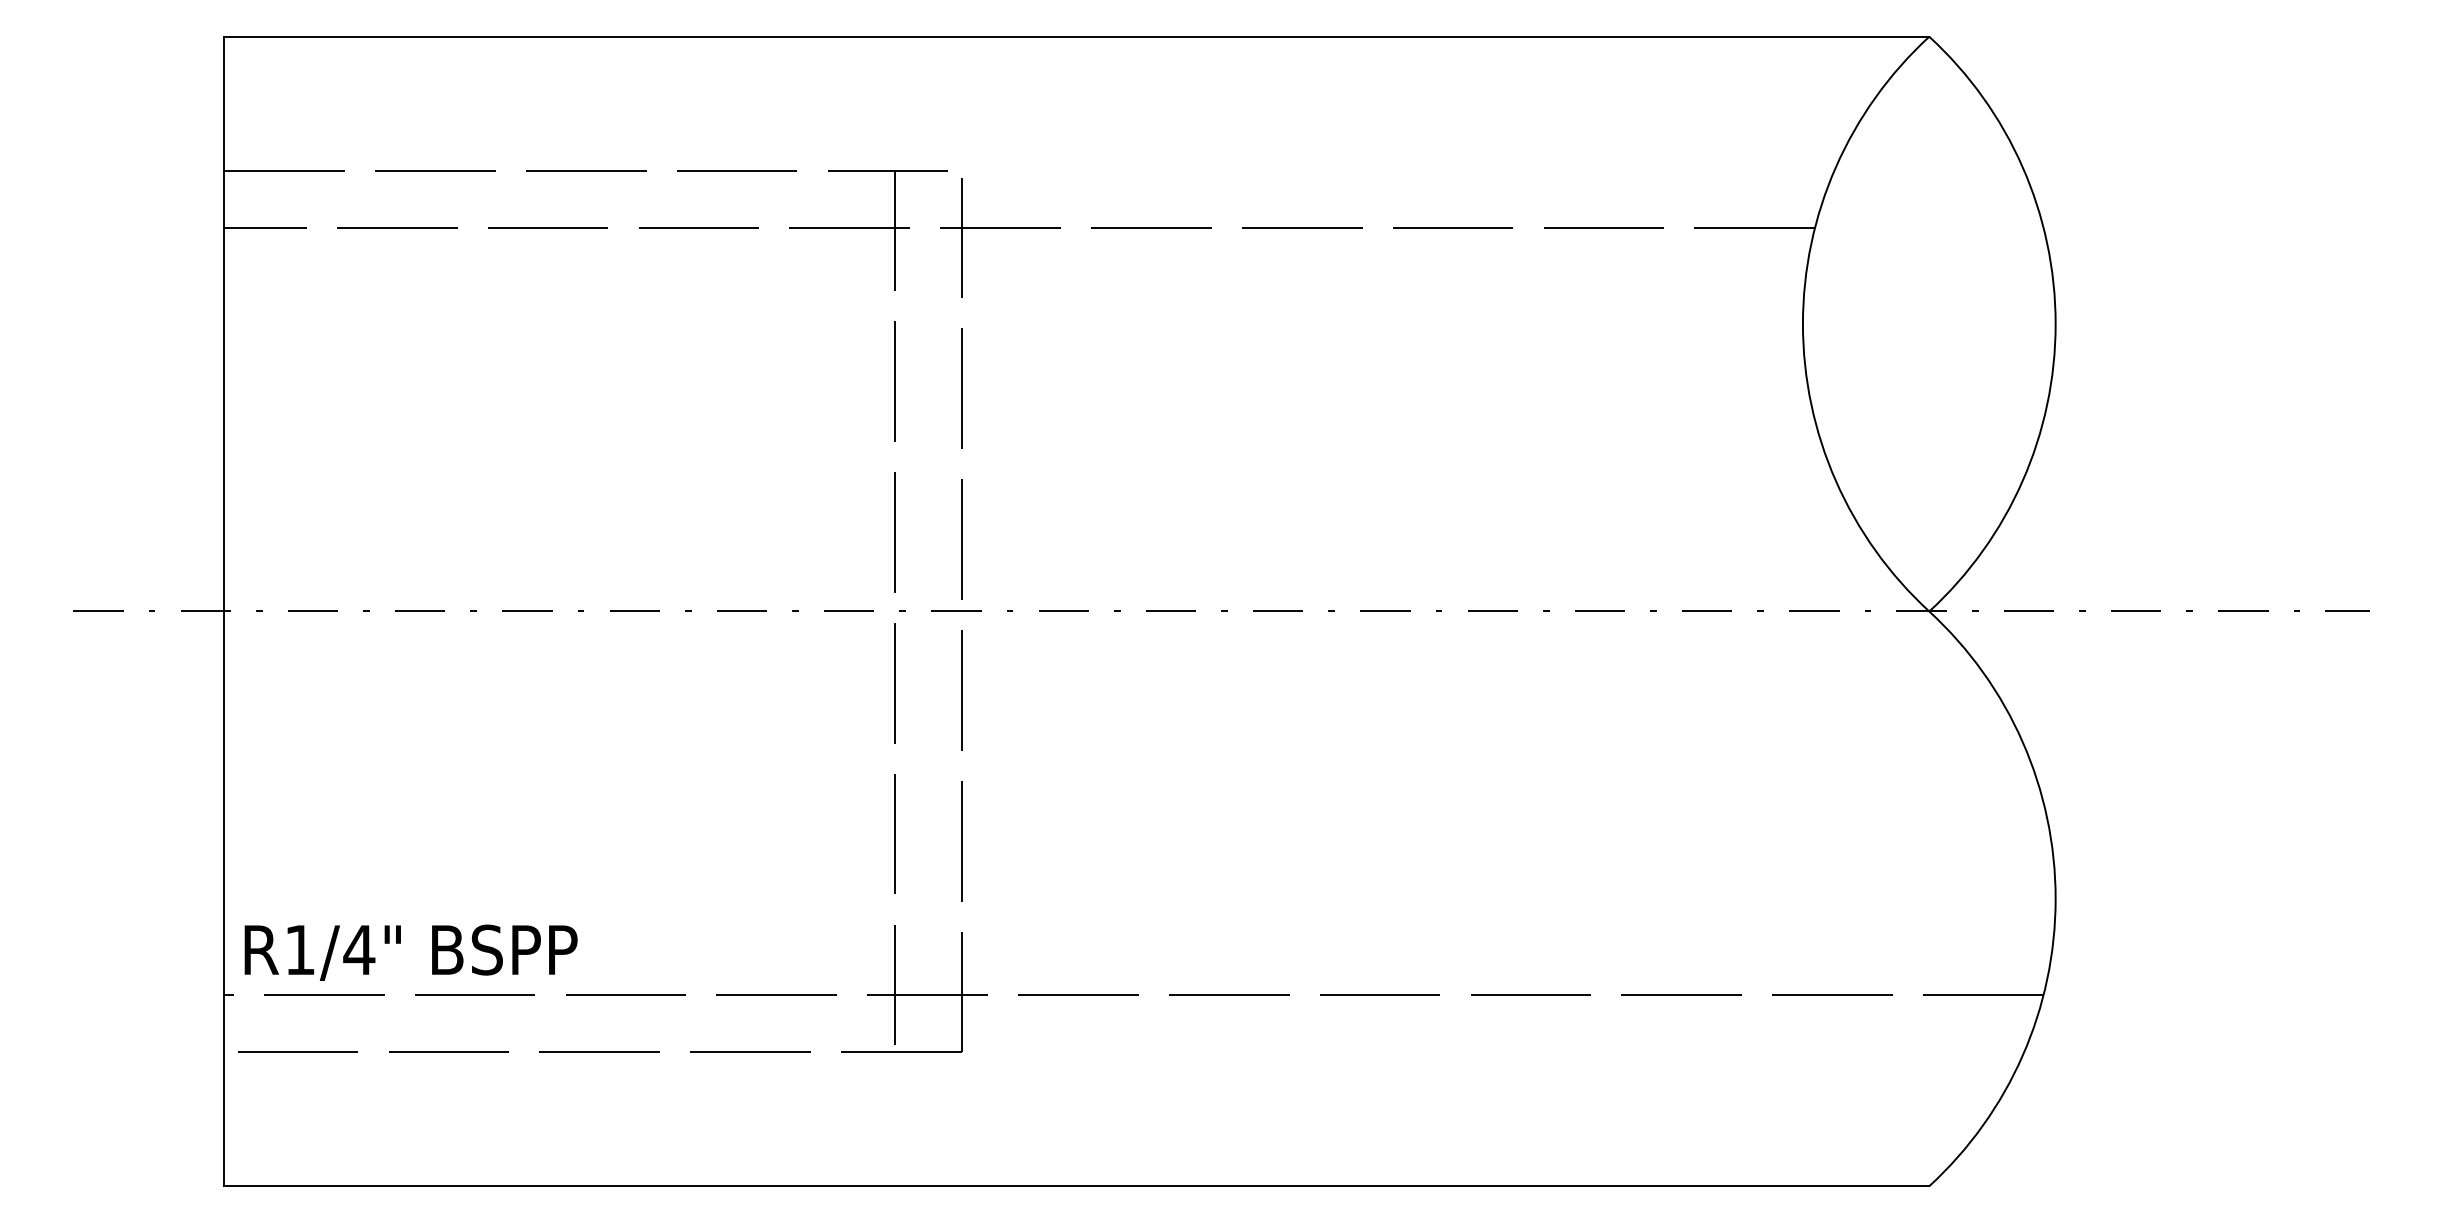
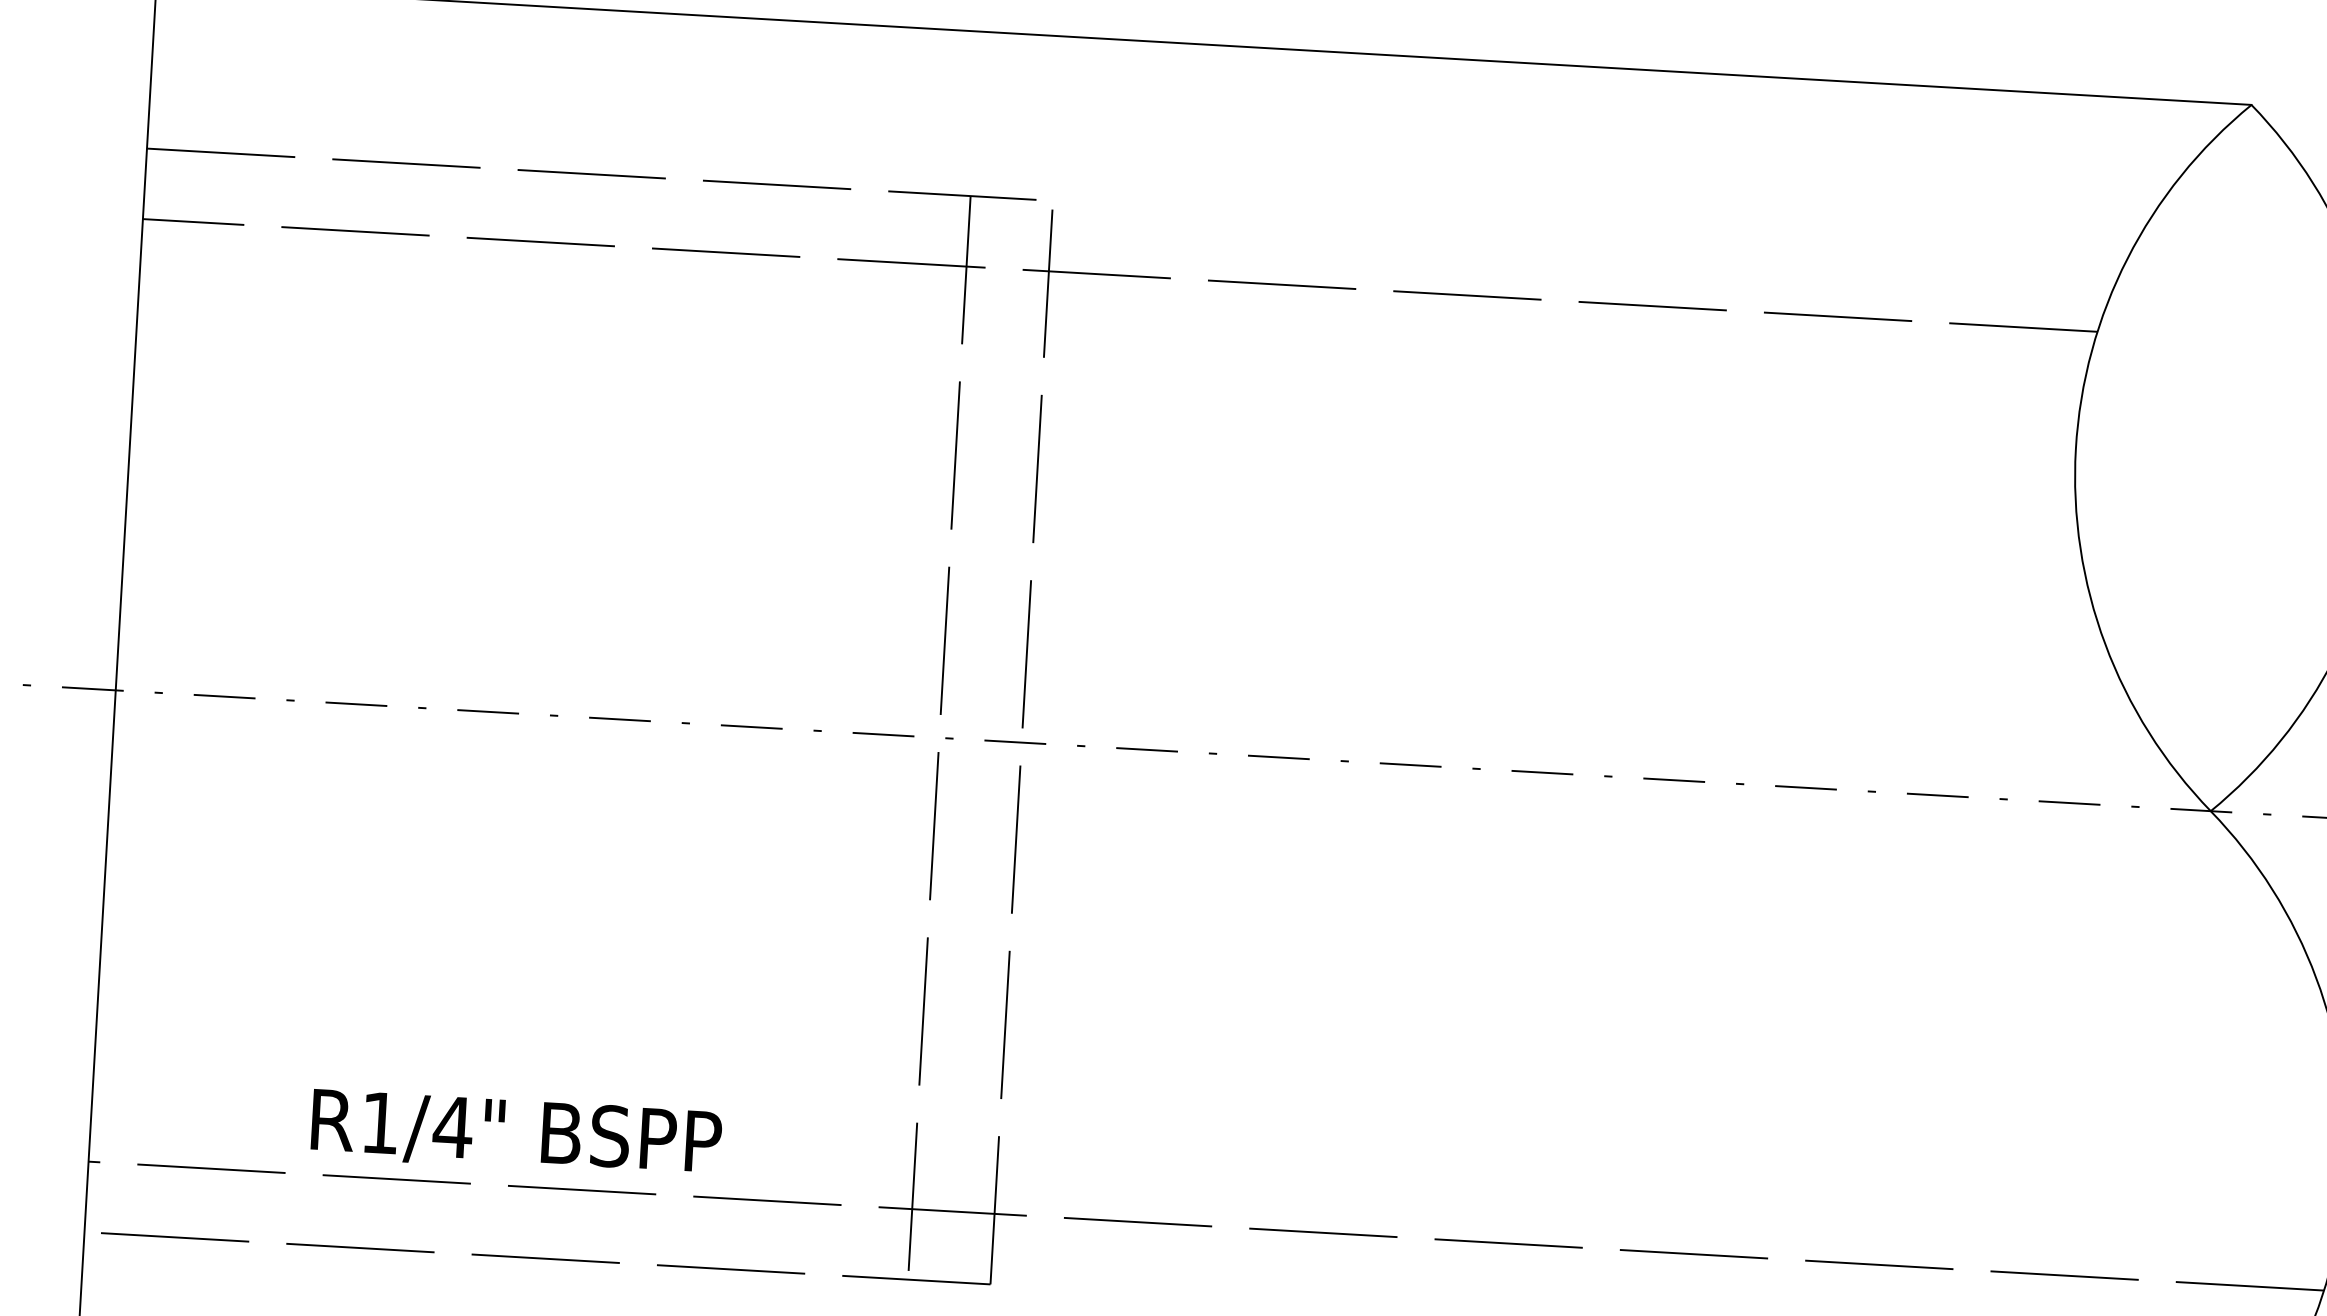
text: (410, 952) -> (515, 1133), moved

